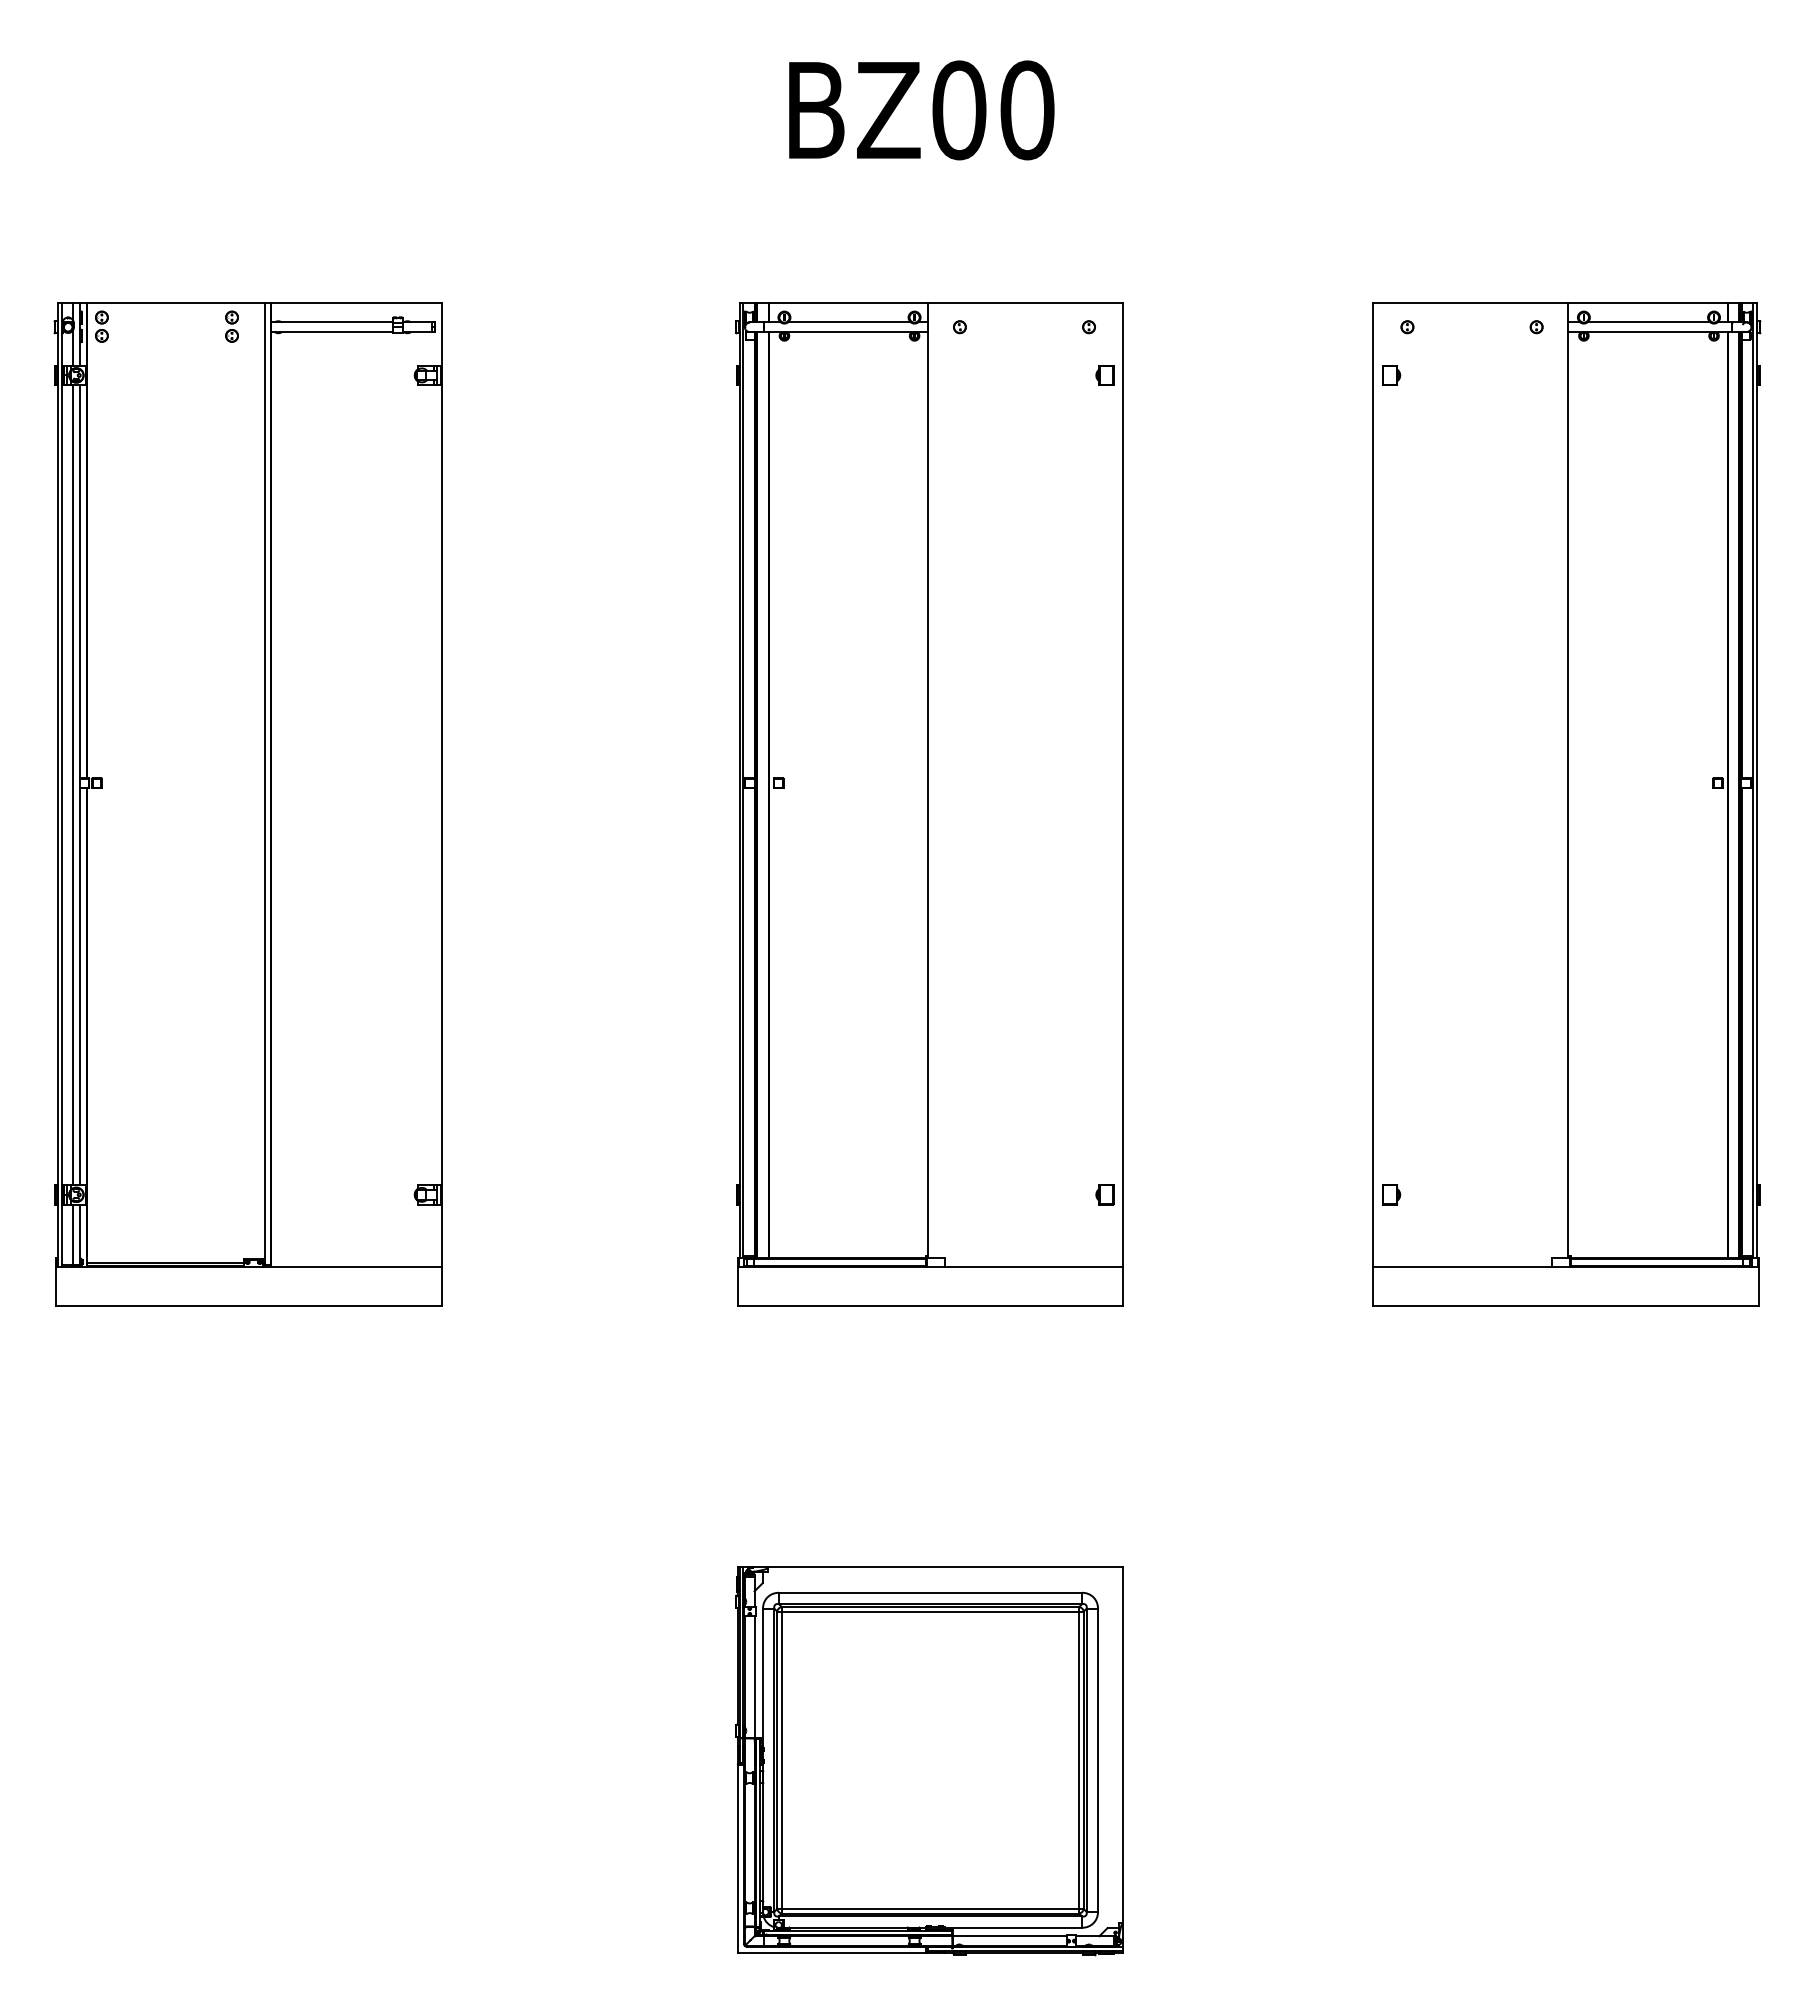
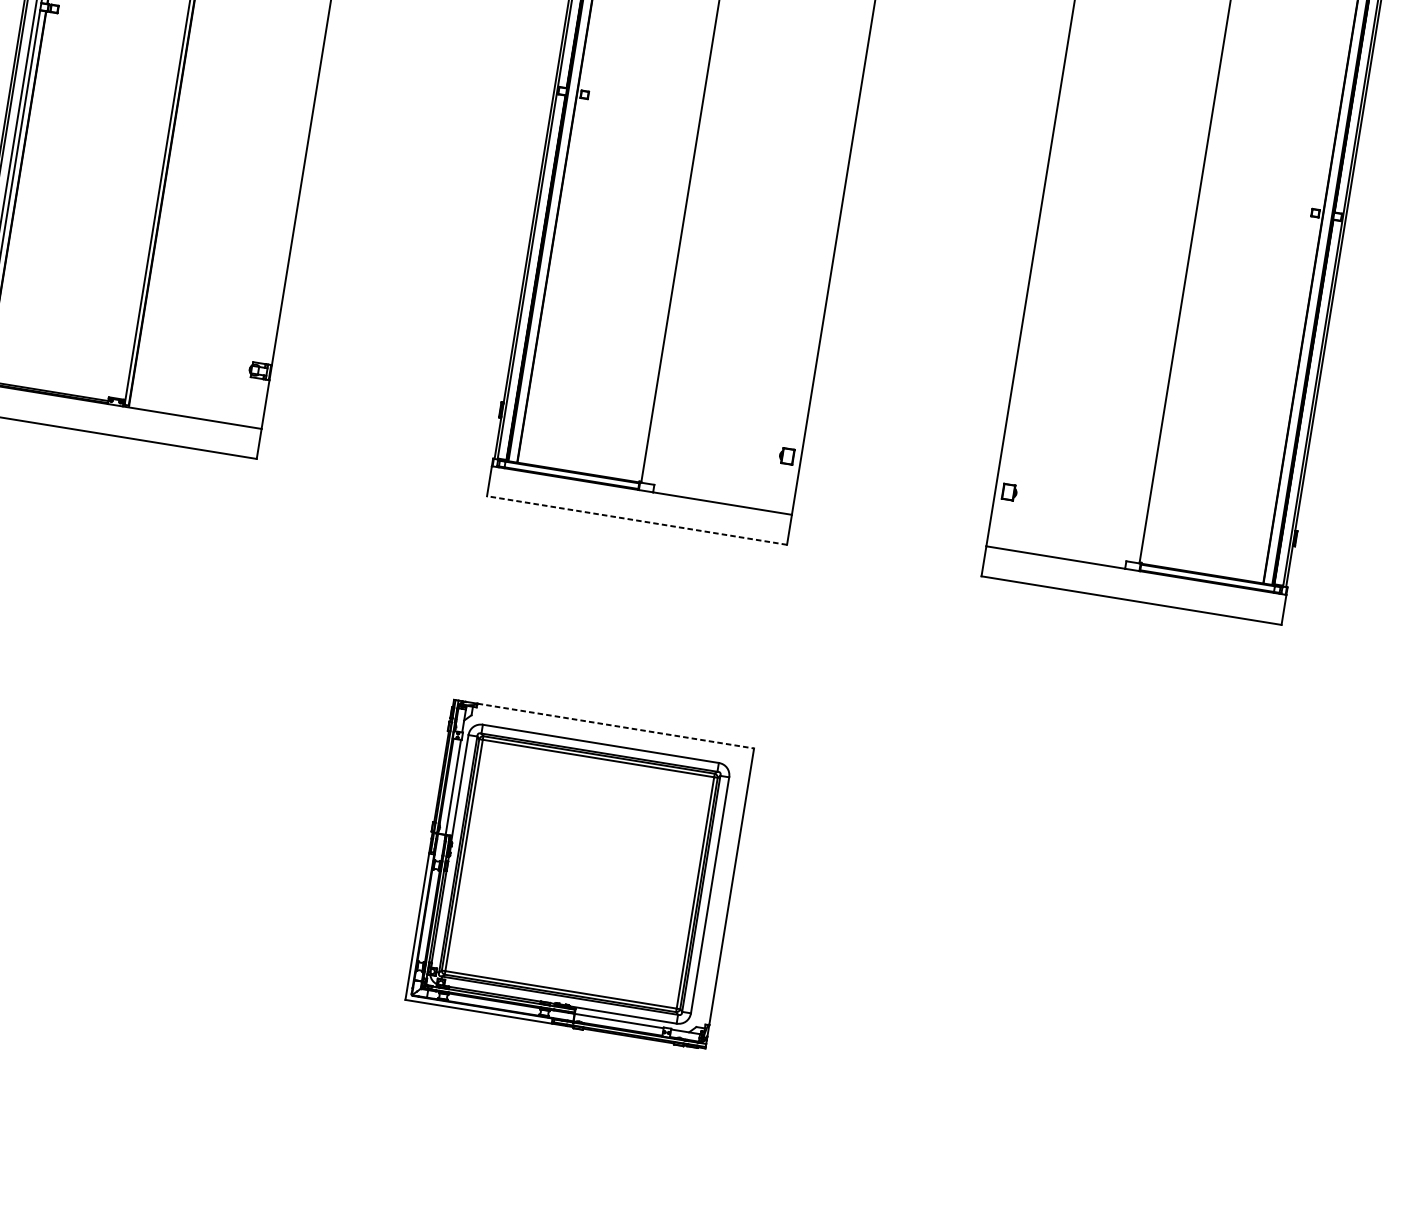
line: (930, 1305) -> (637, 520), solid -> dashed
line: (945, 1567) -> (615, 726), solid -> dashed

